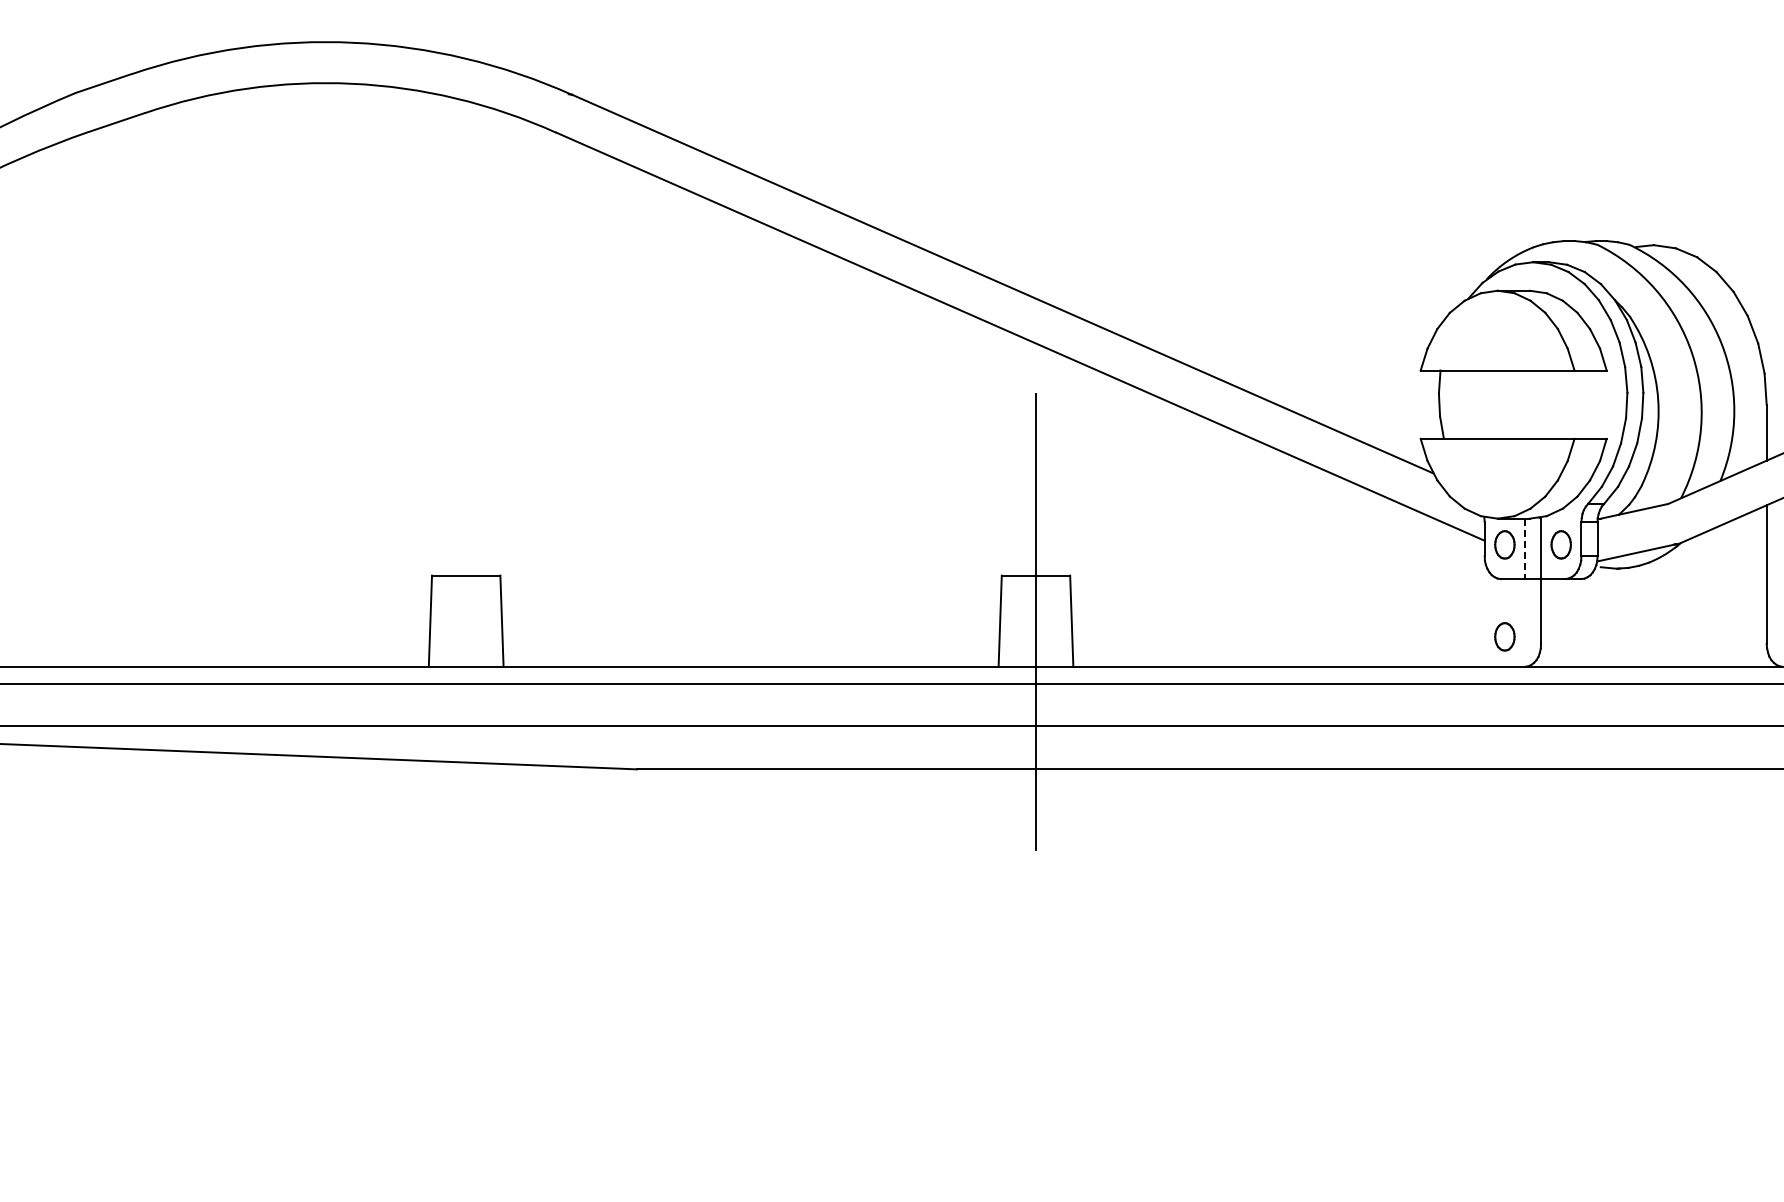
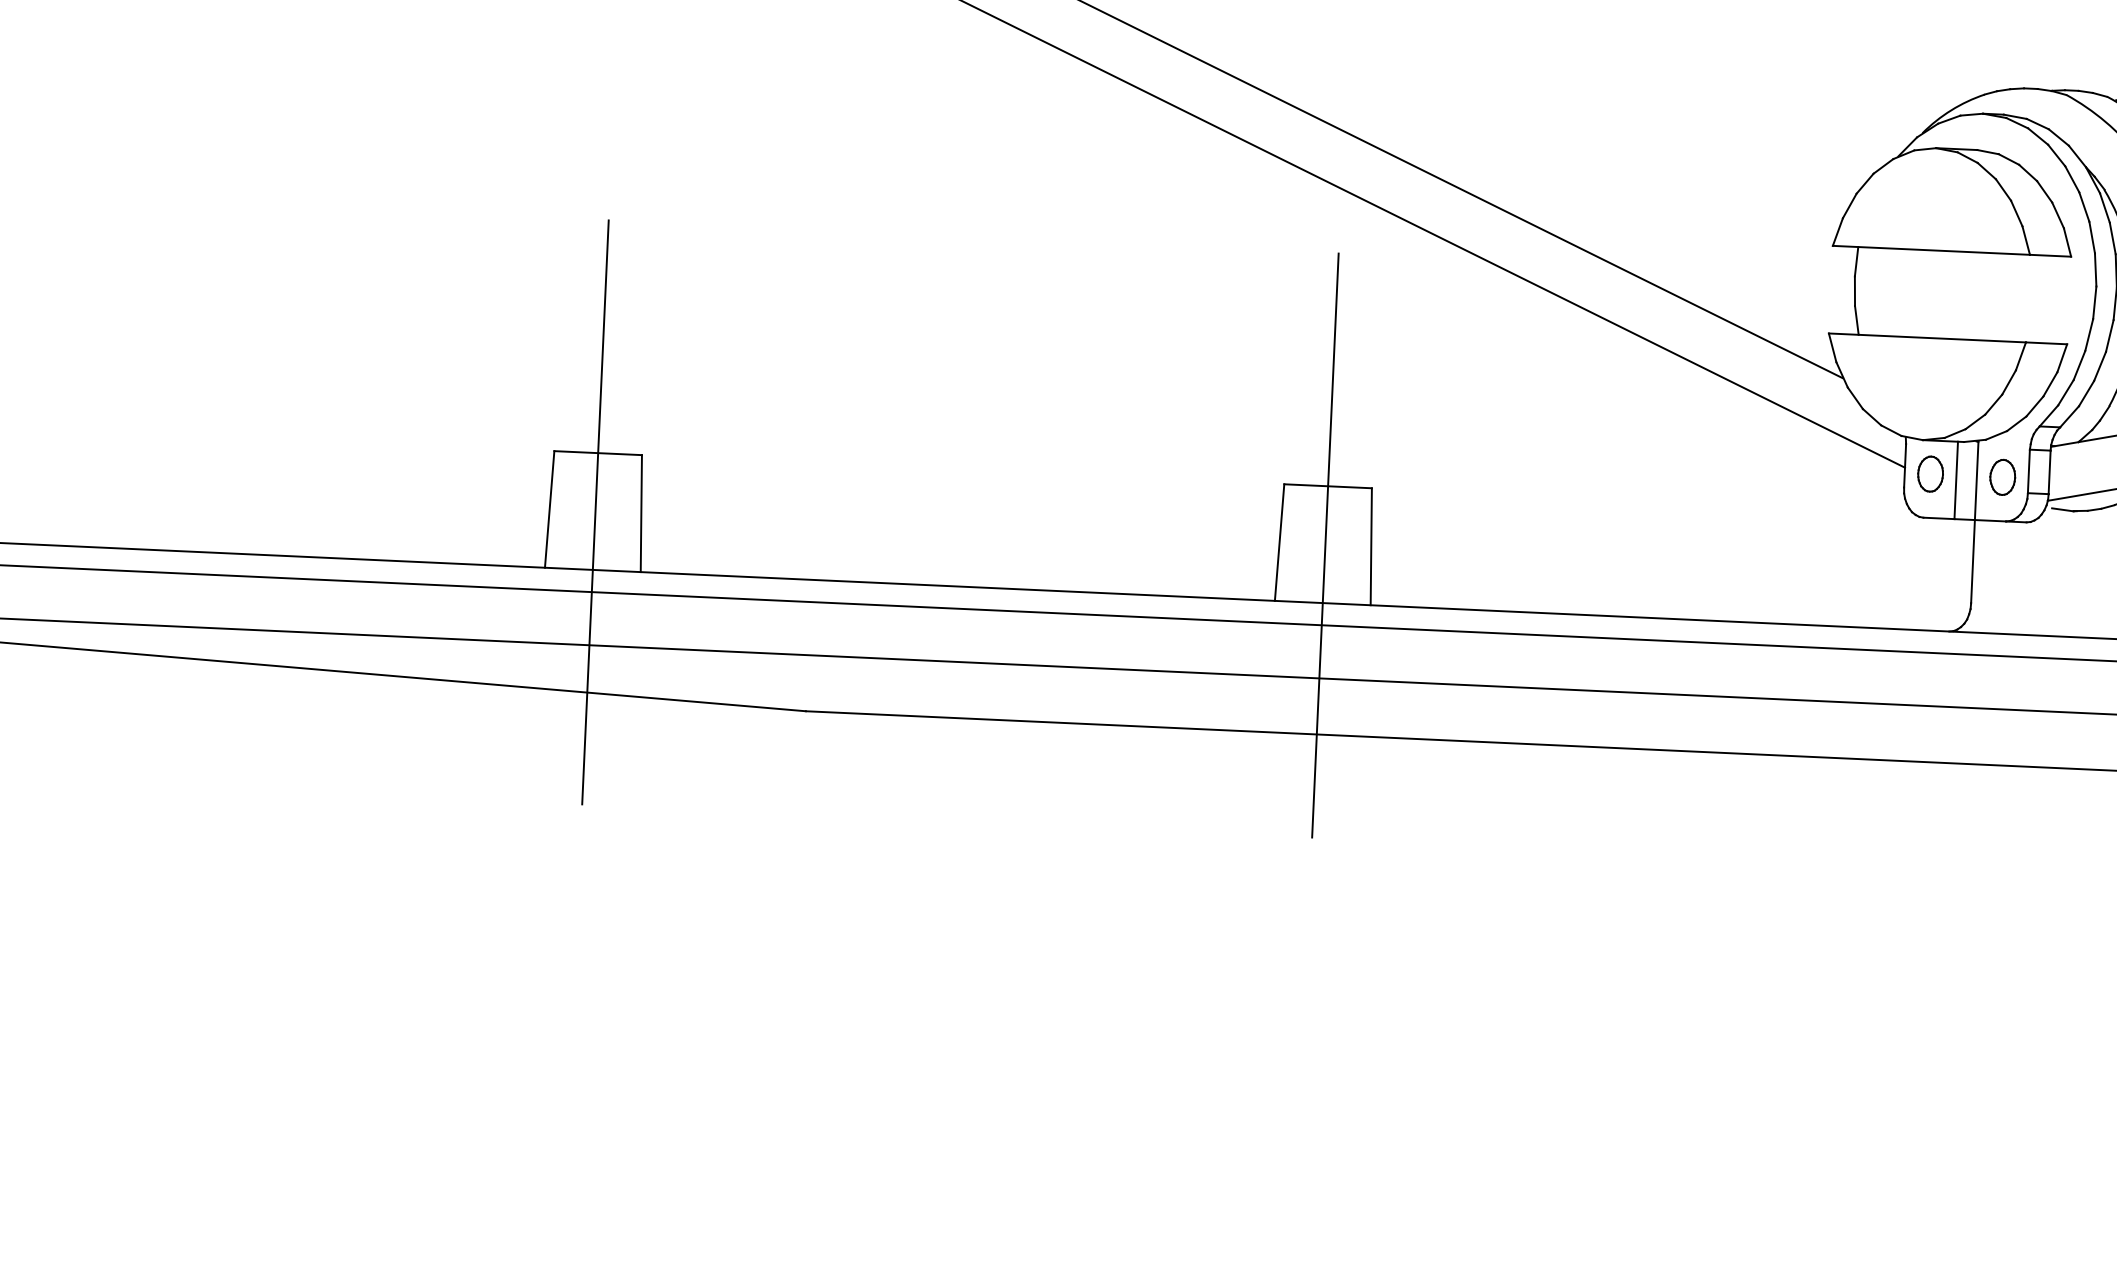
line: (1525, 549) -> (1956, 481), dashed -> solid
line: (466, 621) -> (595, 511), added
part: (1504, 636) -> (1924, 591), removed

